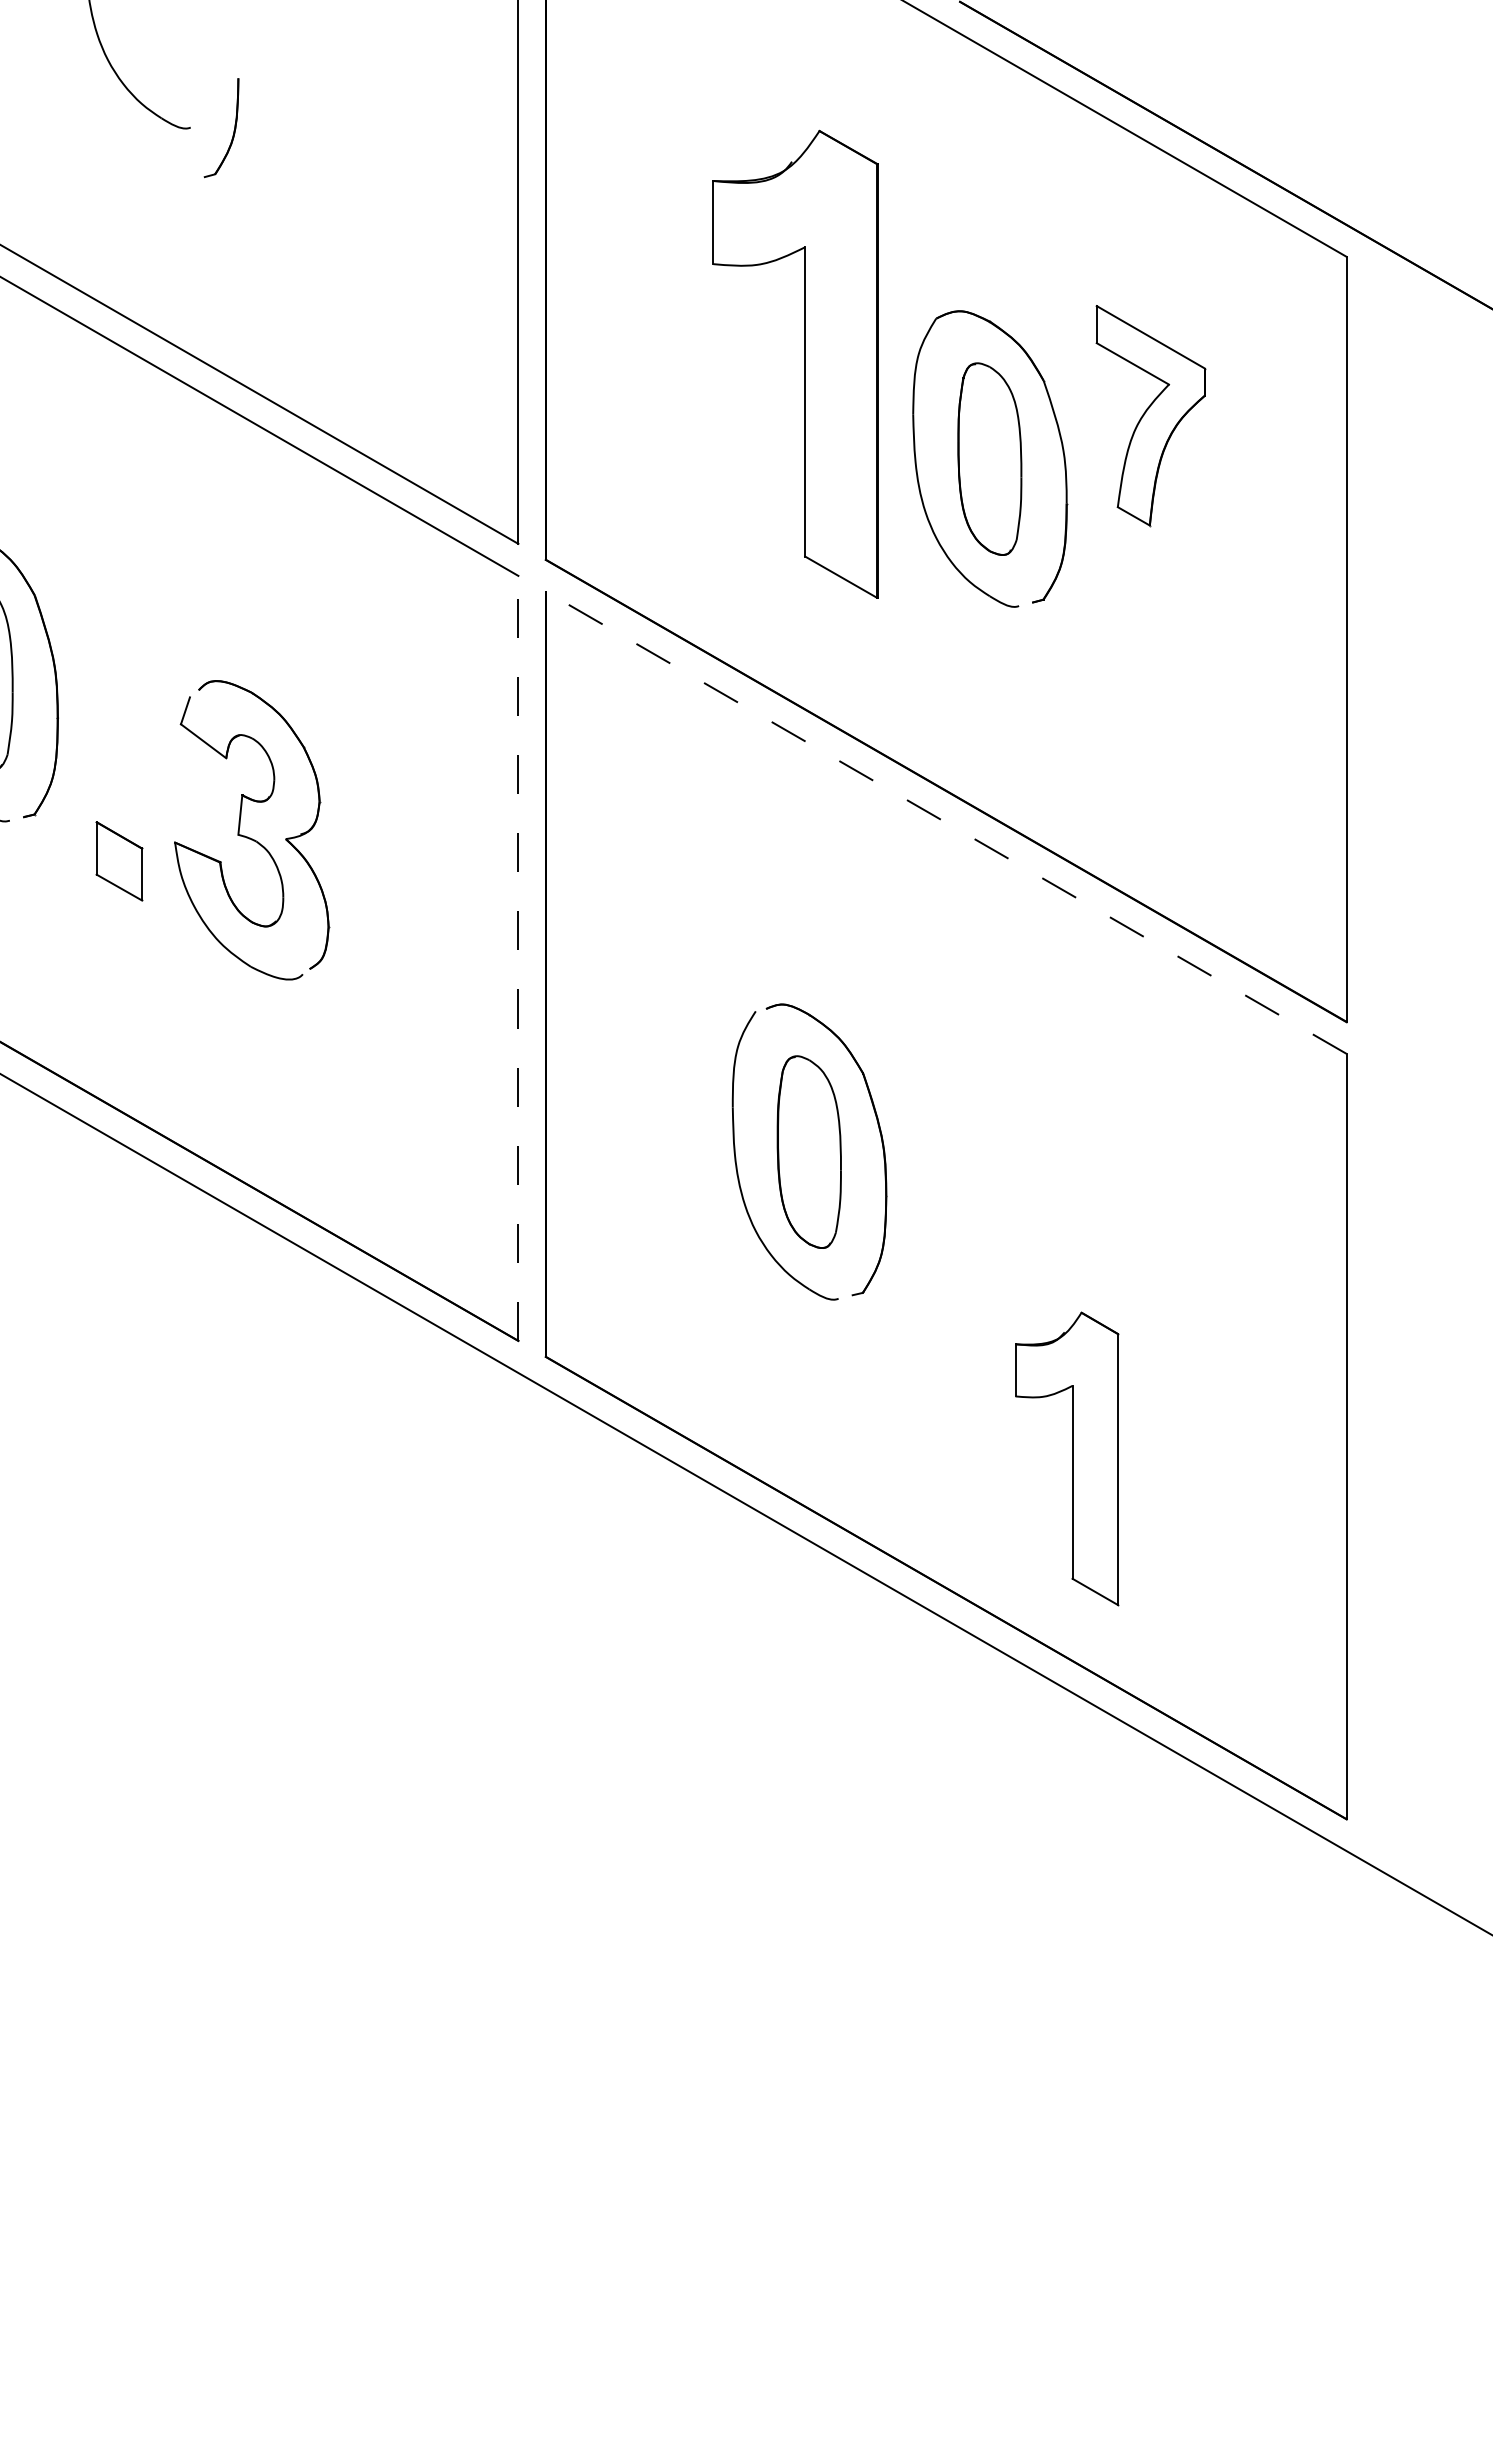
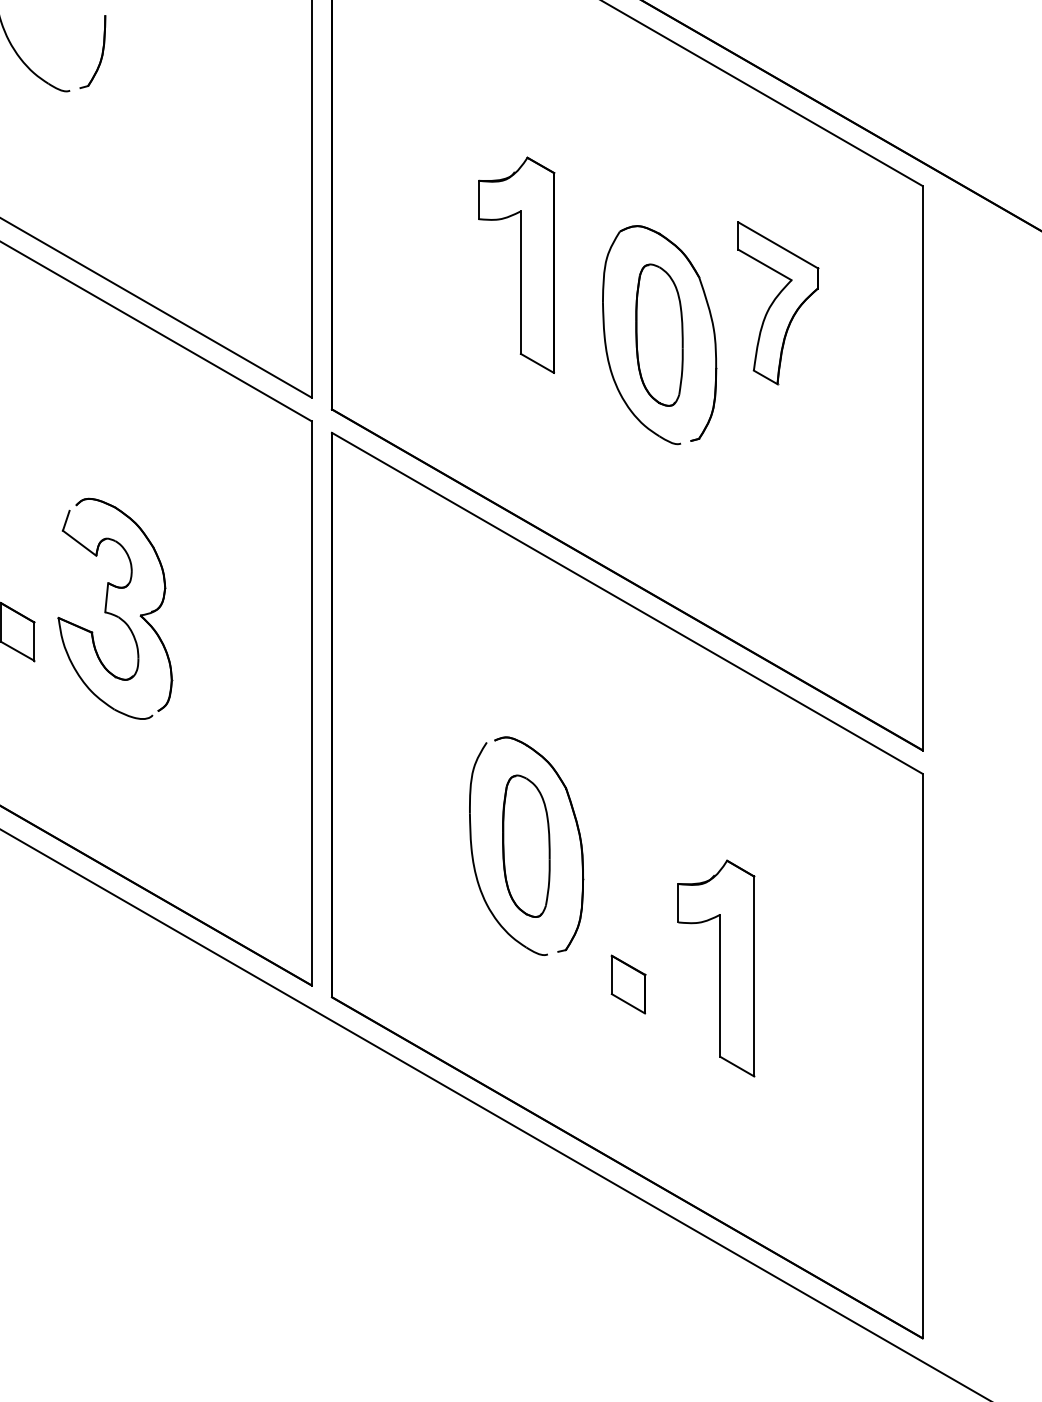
part: (233, 130) -> (101, 53), moved
part: (796, 364) -> (516, 265), size x0.62
line: (945, 822) -> (626, 603), dashed -> solid
line: (518, 958) -> (311, 703), dashed -> solid
part: (947, 1339) -> (628, 984), added
part: (1067, 1458) -> (716, 968), moved

